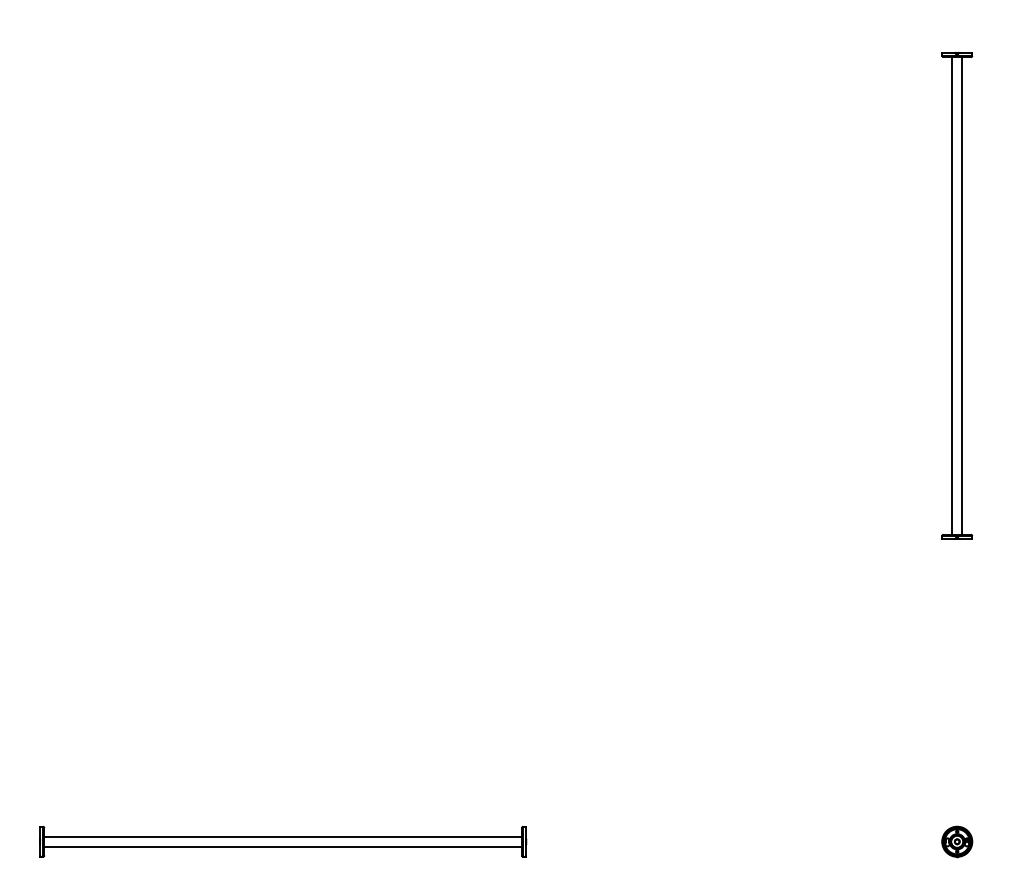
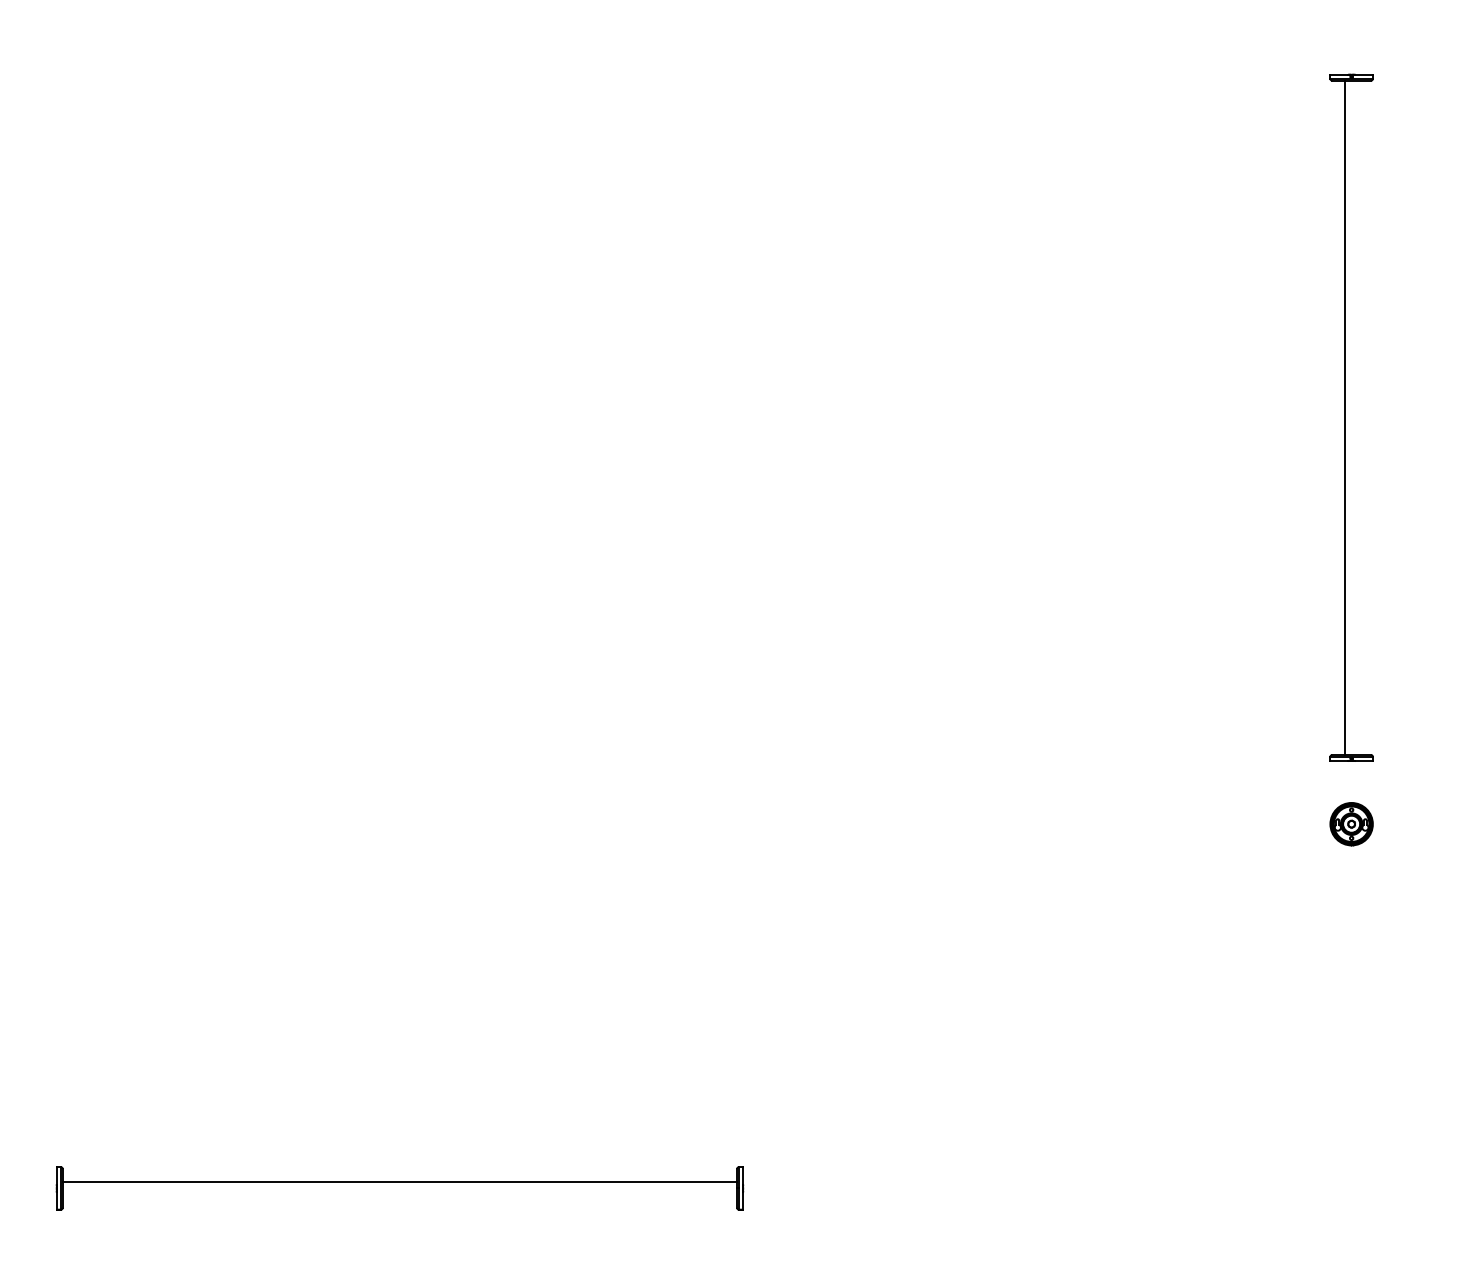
line: (962, 295) -> (1359, 417), removed
part: (957, 841) -> (1351, 823), moved
line: (282, 846) -> (399, 1195), removed

